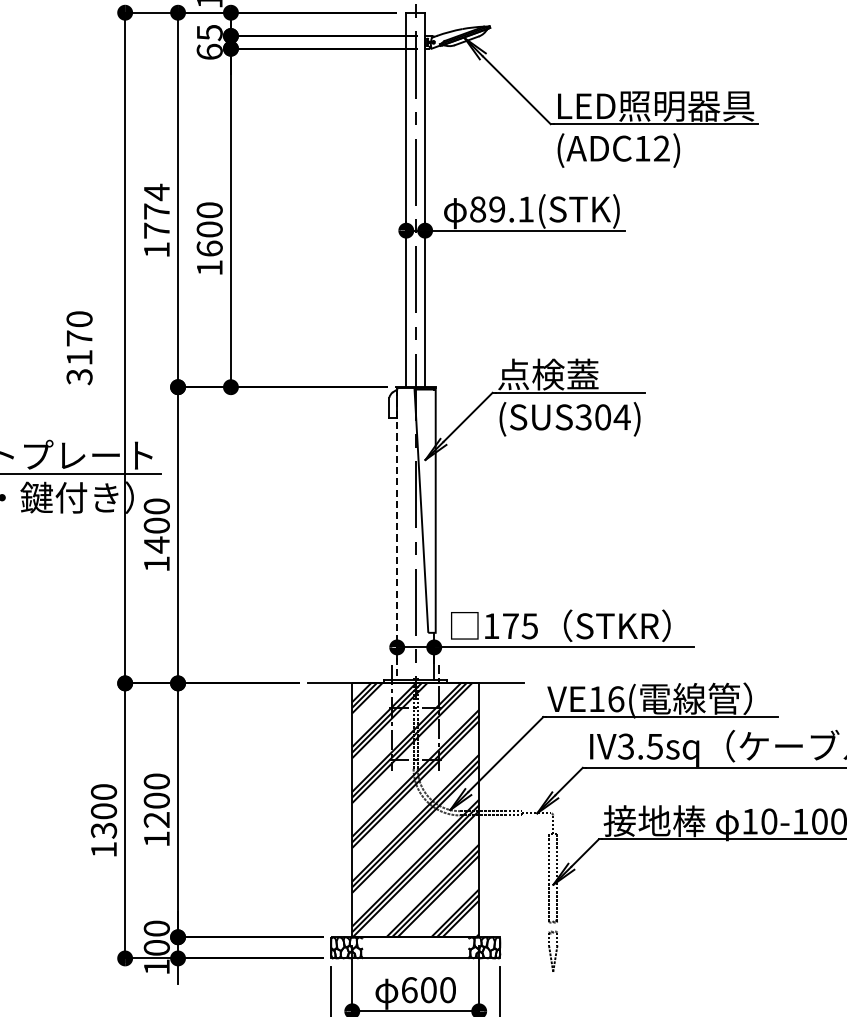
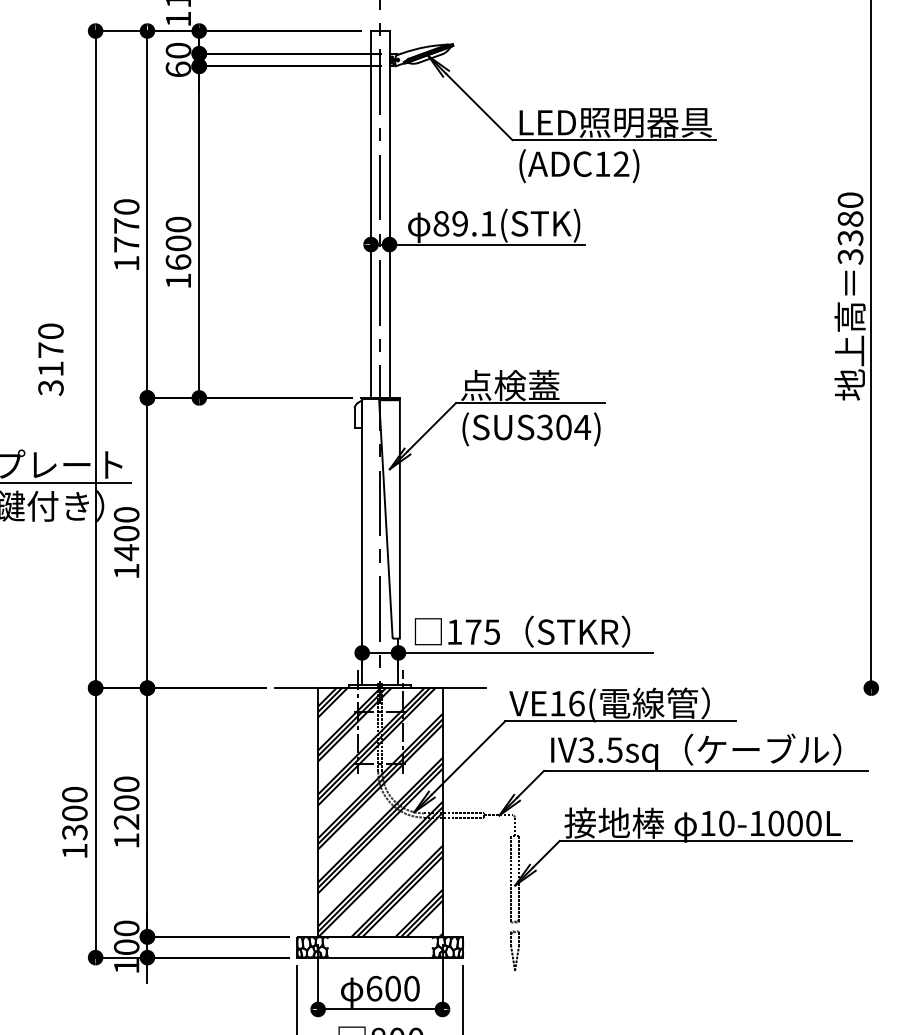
text: (208, 32) -> (177, 50), 65 -> 60
text: (156, 191) -> (126, 206), 1774 -> 1770
line: (397, 534) -> (362, 542), dashed -> solid

